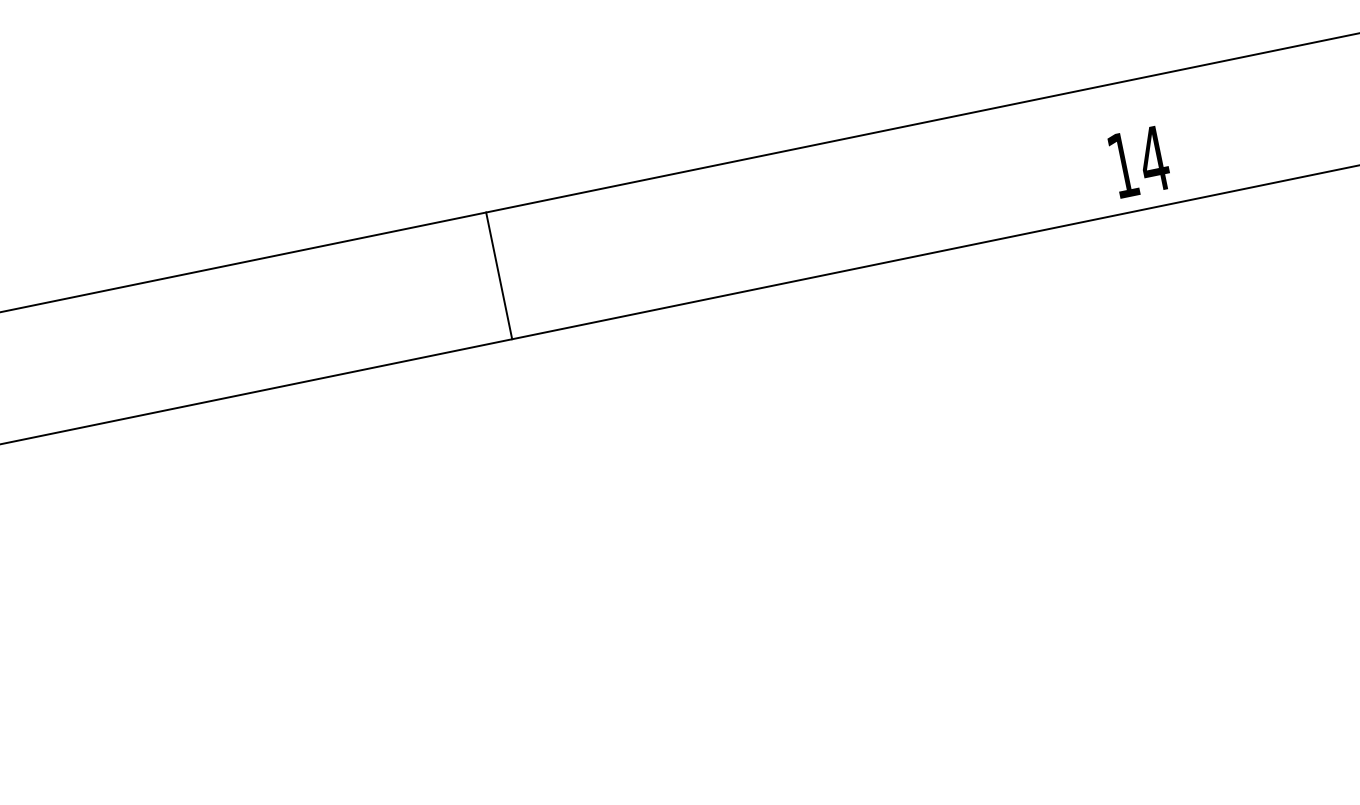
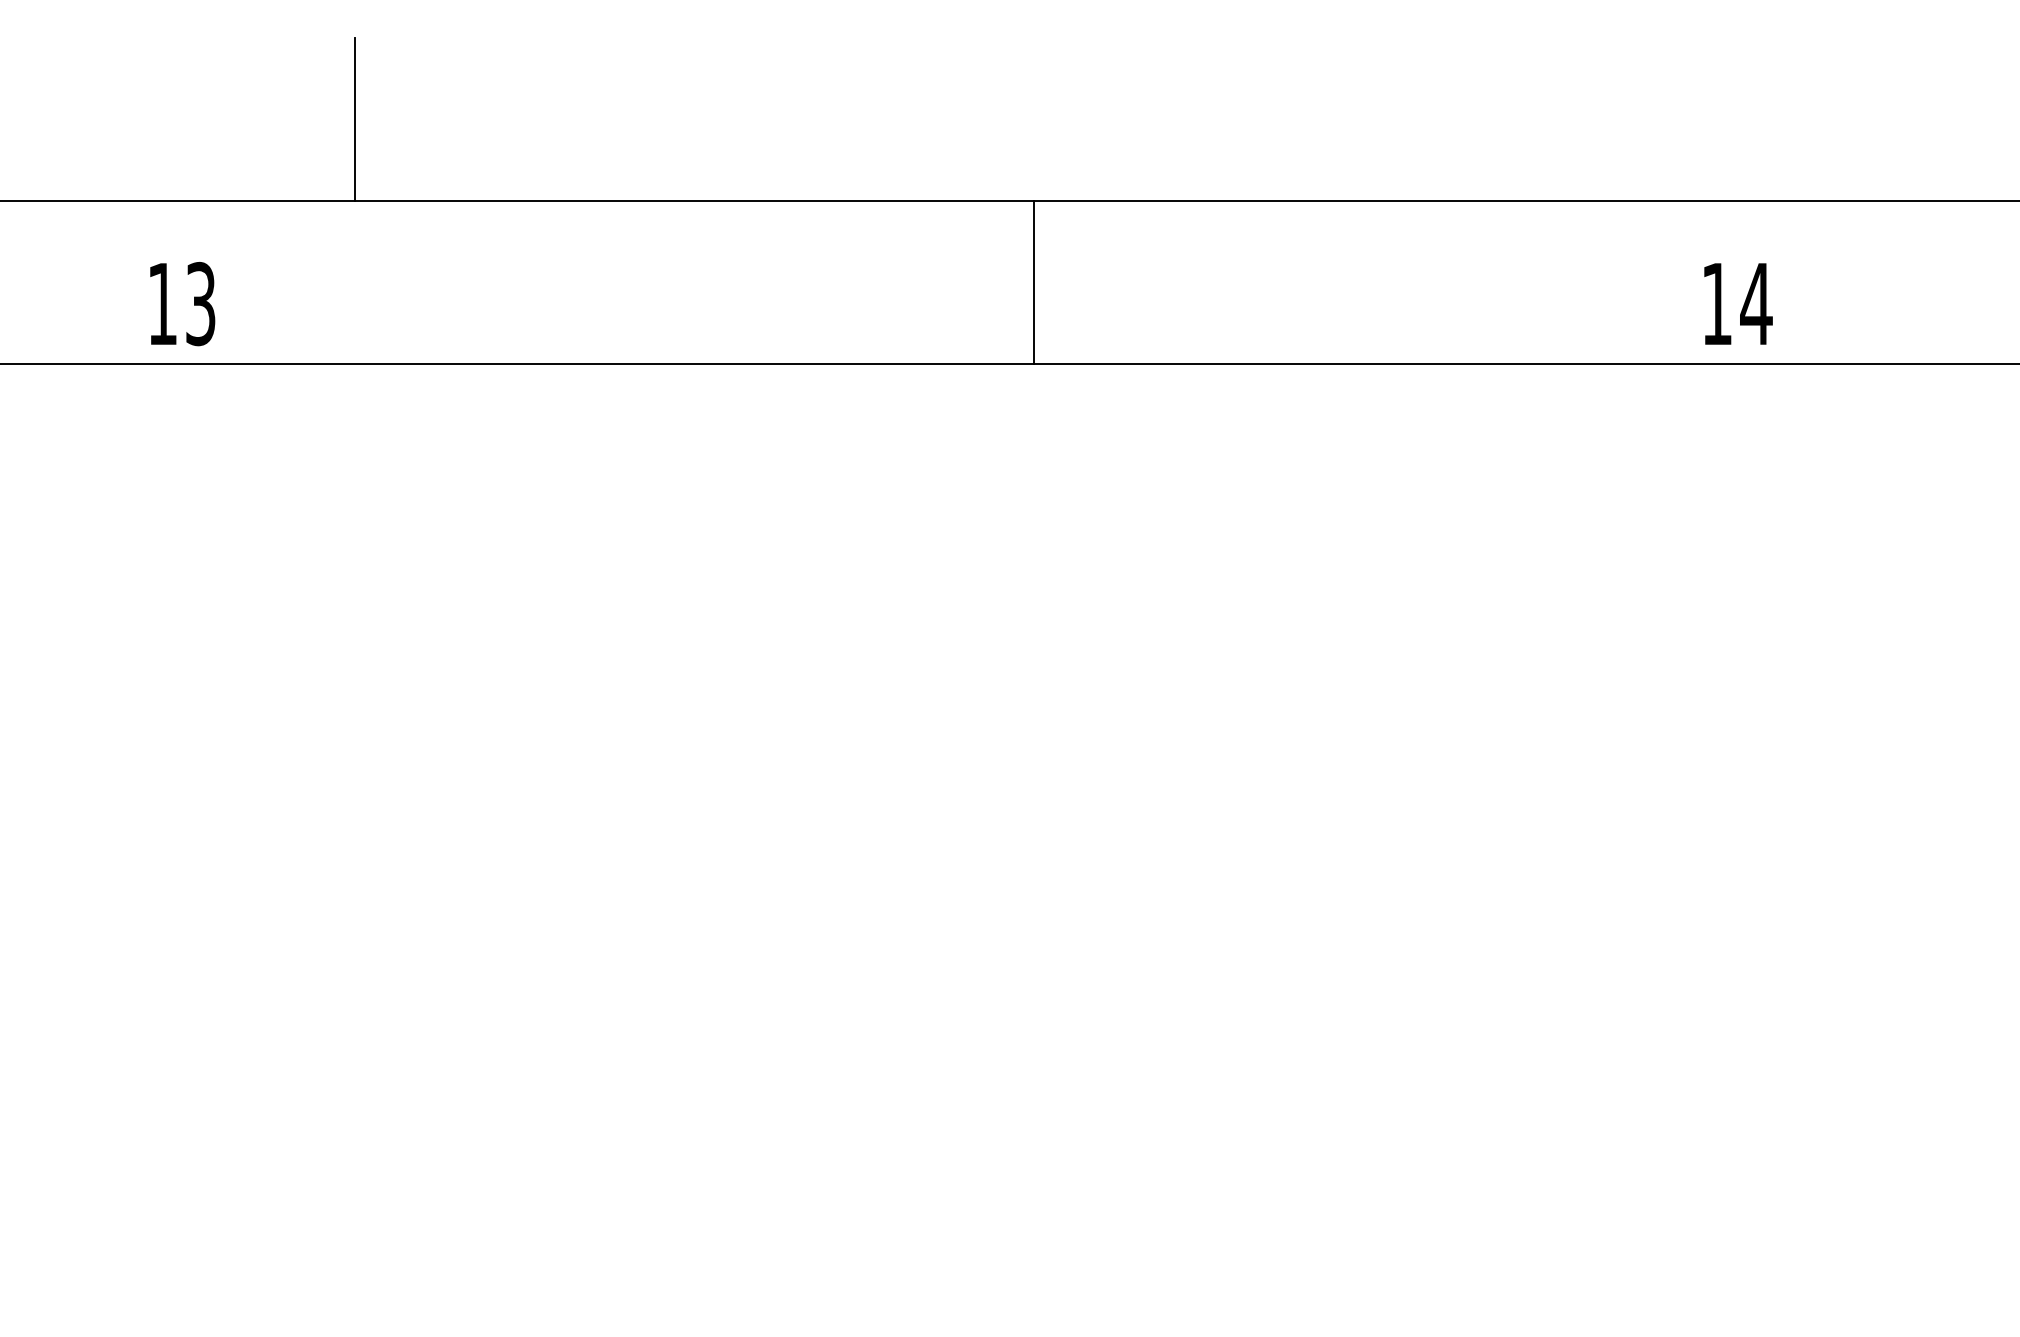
text: (1139, 161) -> (1738, 303), moved
line: (499, 275) -> (1034, 282), moved

